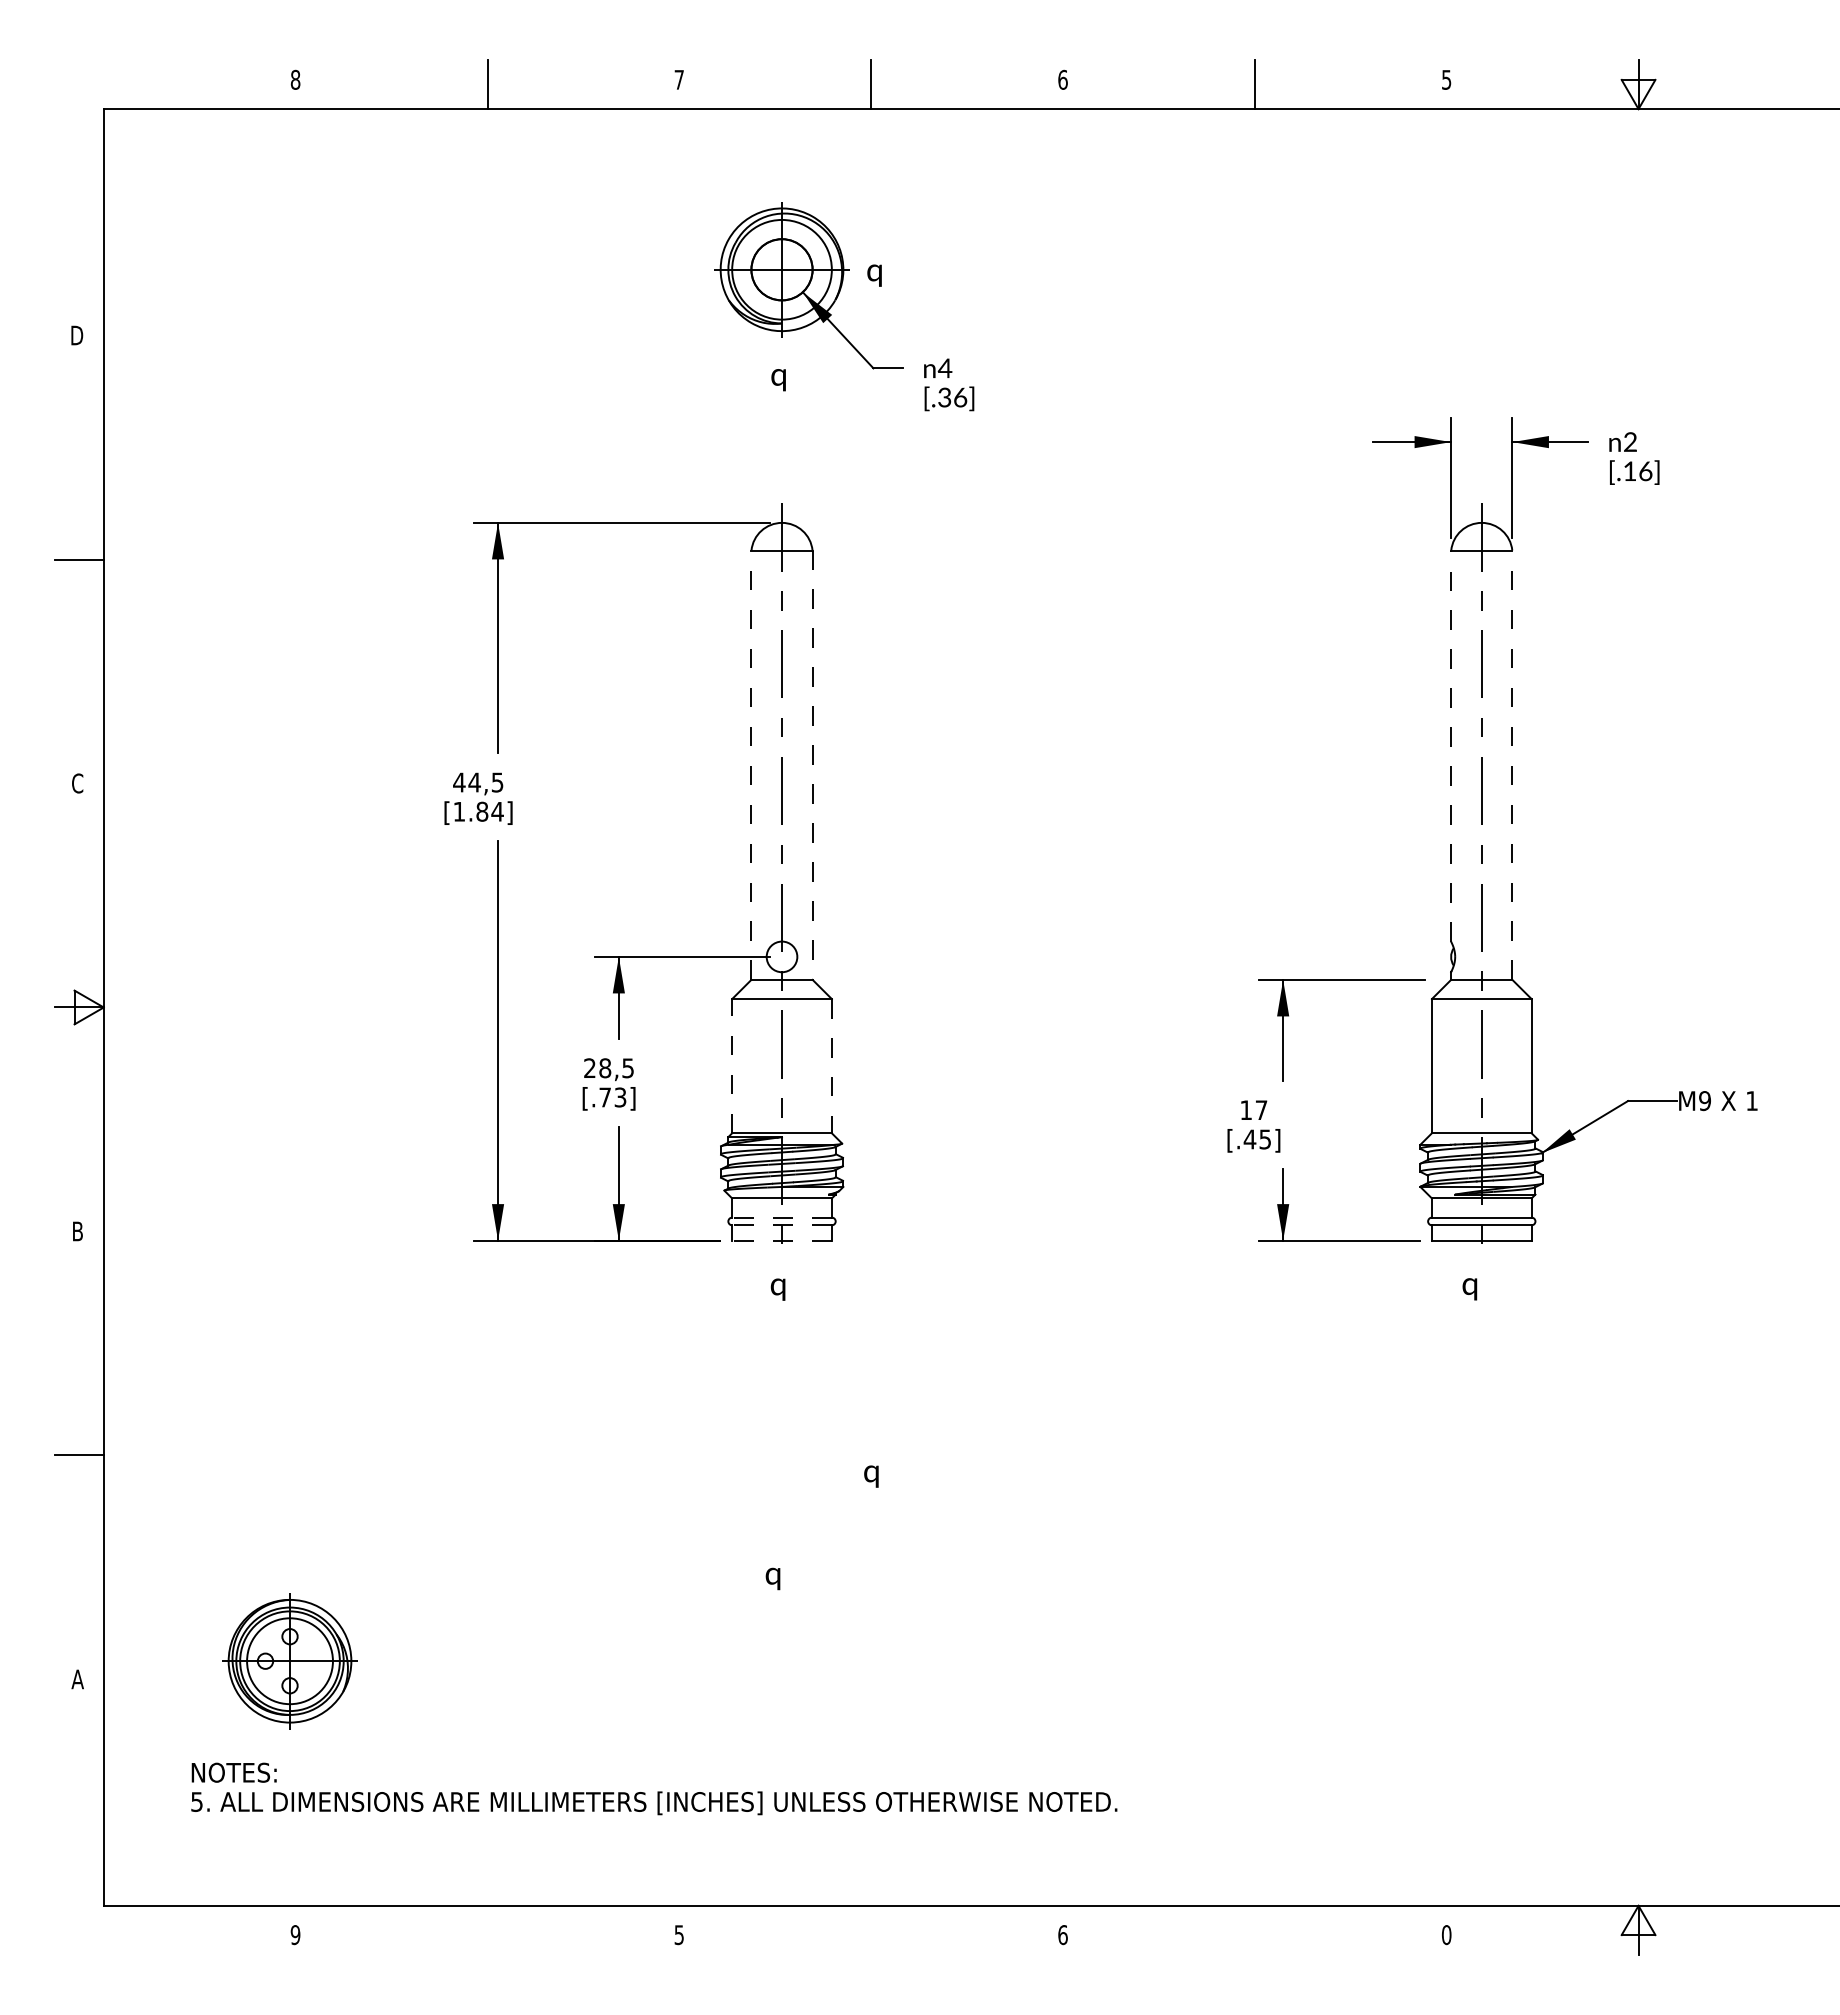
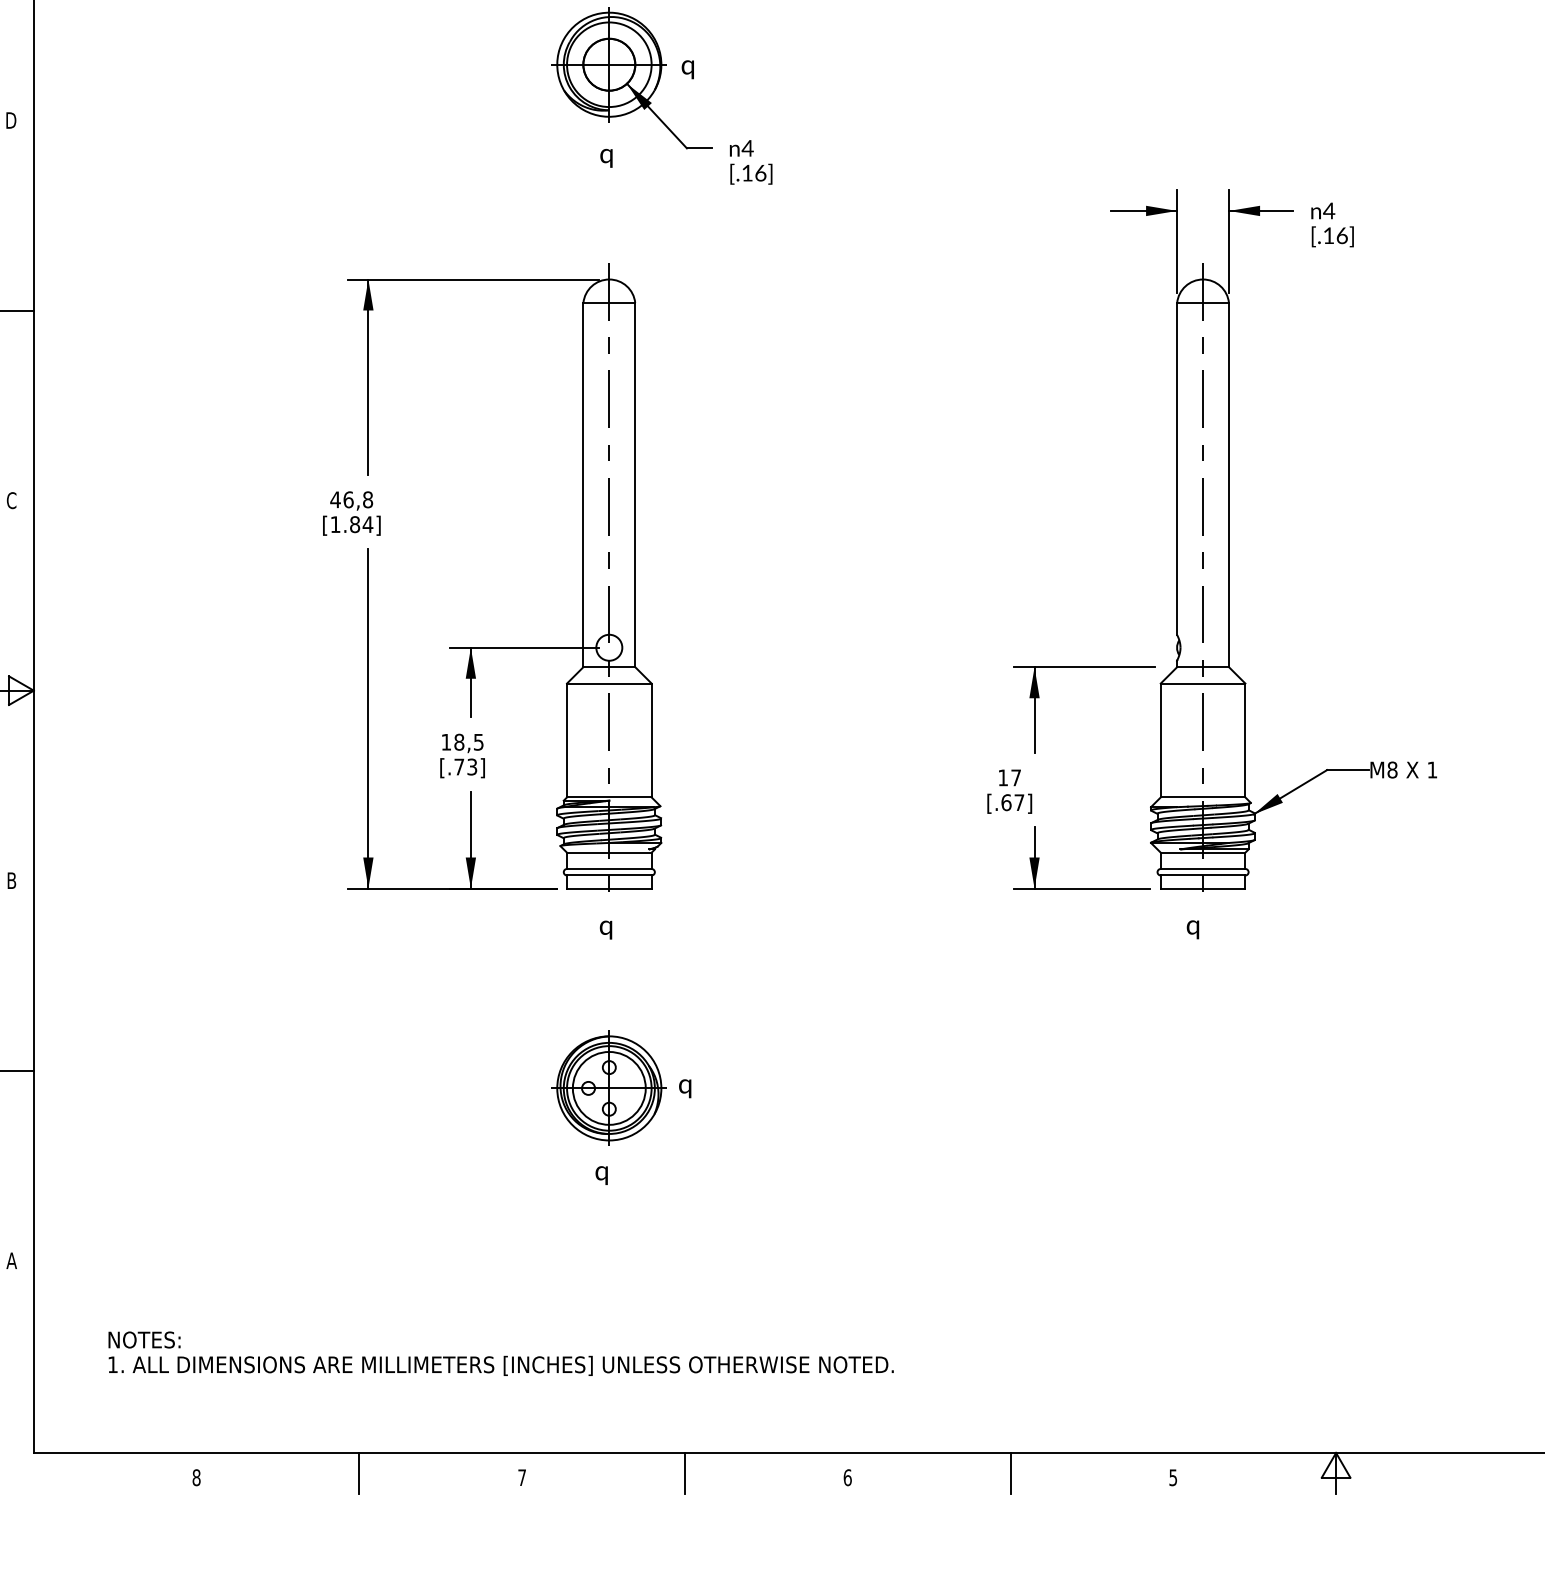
text: (944, 397) -> (747, 173), [.36] -> [.16]
text: (1630, 441) -> (1329, 210), 2 -> 4
line: (1451, 746) -> (1177, 469), dashed -> solid
line: (751, 765) -> (583, 485), dashed -> solid
line: (812, 765) -> (635, 485), dashed -> solid
line: (1512, 765) -> (1229, 485), dashed -> solid
text: (485, 782) -> (357, 499), 44,5 -> 46,8
line: (732, 1065) -> (567, 739), dashed -> solid
line: (831, 1066) -> (651, 740), dashed -> solid
text: (589, 1067) -> (445, 741), 28,5 -> 18,5
text: (1705, 1101) -> (1392, 770), M9 -> M8
text: (1256, 1139) -> (1011, 802), [.45] -> [.67]
line: (782, 1217) -> (609, 868), dashed -> solid
line: (782, 1225) -> (609, 875), dashed -> solid
line: (782, 1240) -> (609, 888), dashed -> solid
part: (289, 1661) -> (608, 1088), moved
text: (196, 1801) -> (112, 1364), 5. -> 1.
line: (487, 1929) -> (359, 1473), added
line: (871, 1929) -> (685, 1473), added
line: (1254, 1929) -> (1010, 1473), added
text: (295, 1935) -> (196, 1478), 9 -> 8
text: (678, 1935) -> (521, 1478), 5 -> 7
text: (1446, 1935) -> (1173, 1478), 0 -> 5

